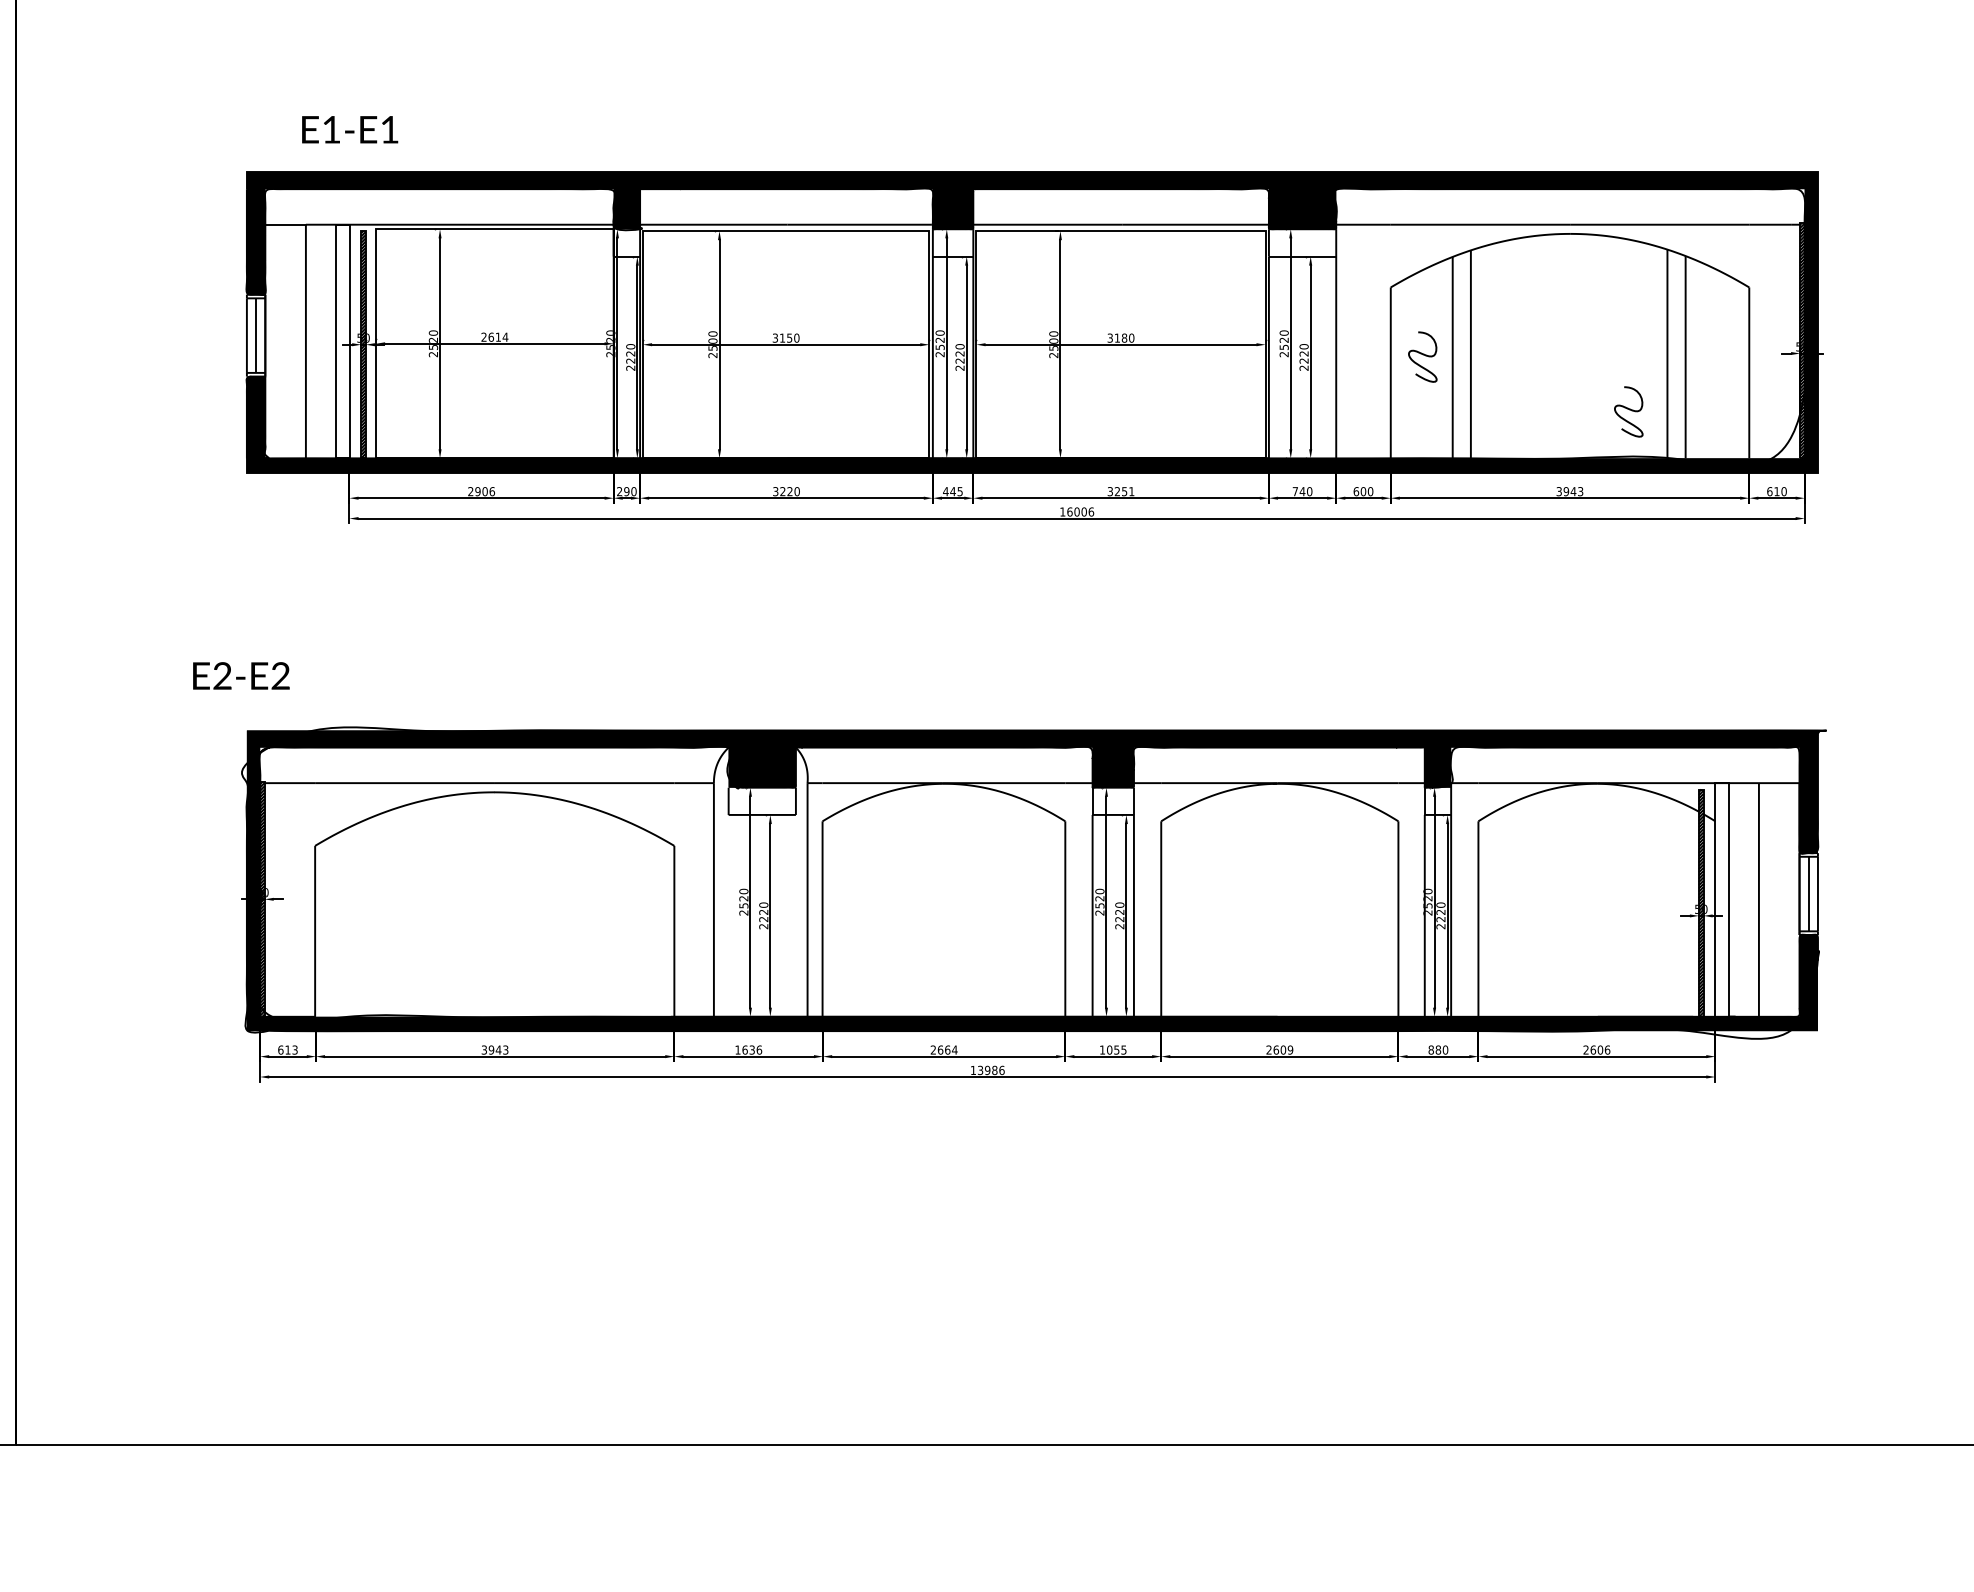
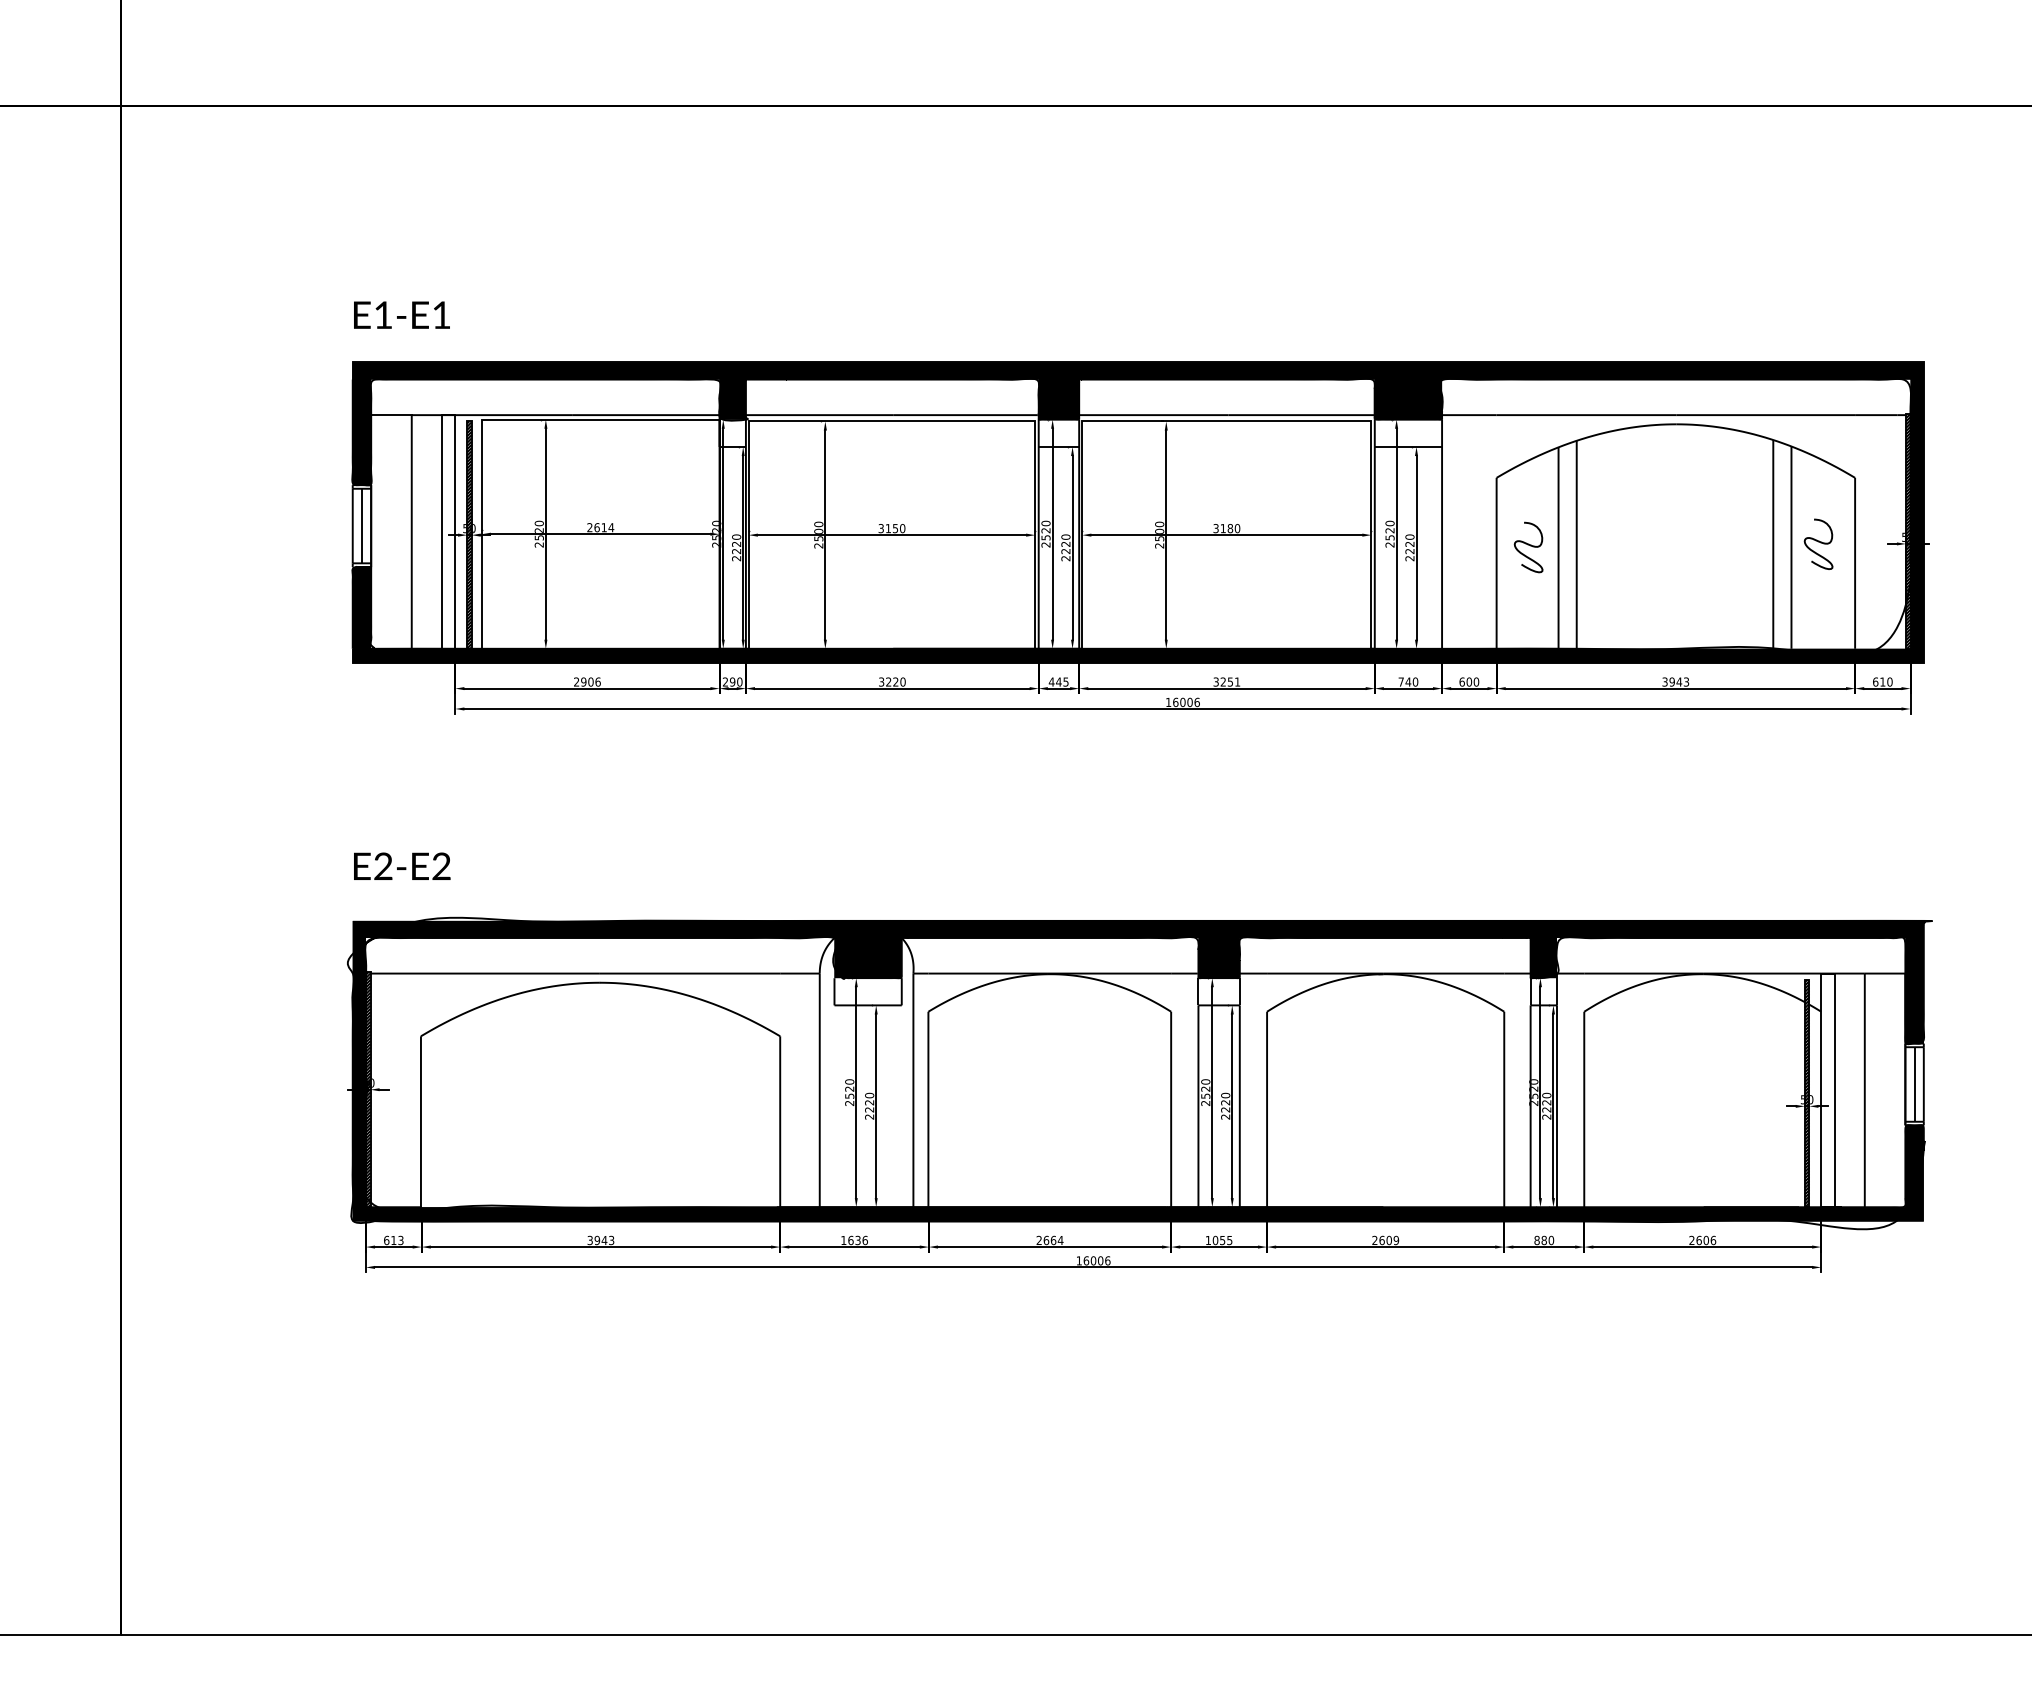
text: (349, 129) -> (401, 314), moved
curve: (1628, 410) -> (1818, 542), moved
text: (241, 675) -> (402, 865), moved
text: (987, 1070) -> (1093, 1260), 13986 -> 16006

